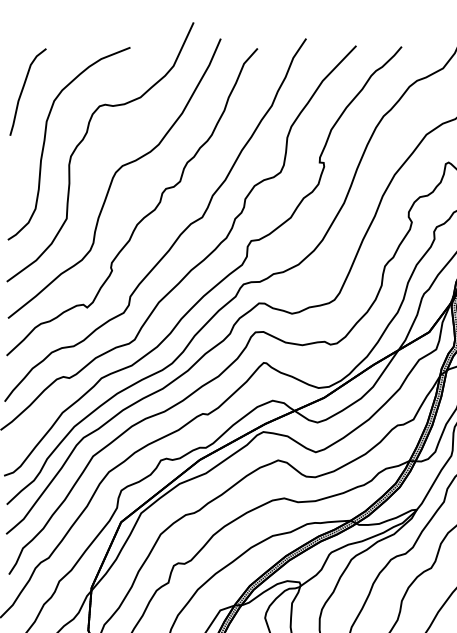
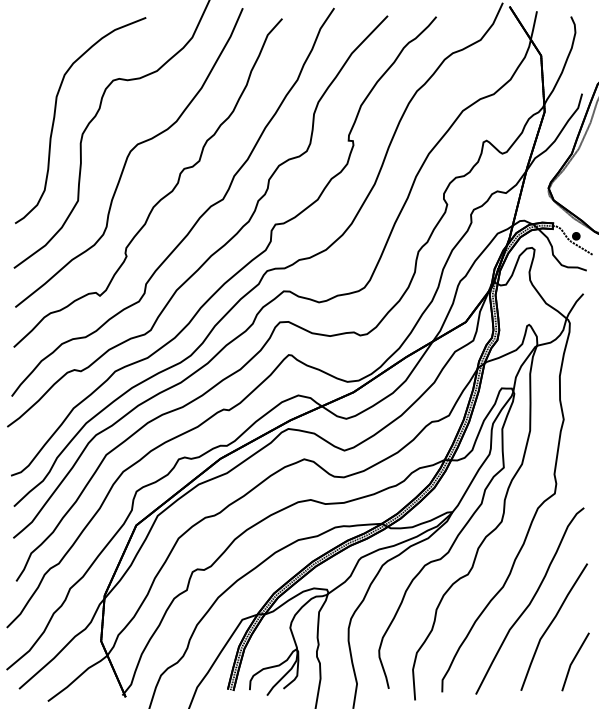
curve: (23, 91) -> (31, 64), removed

